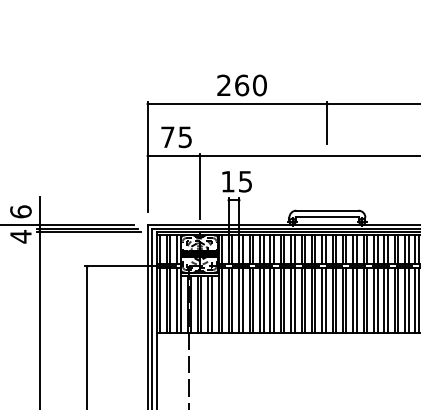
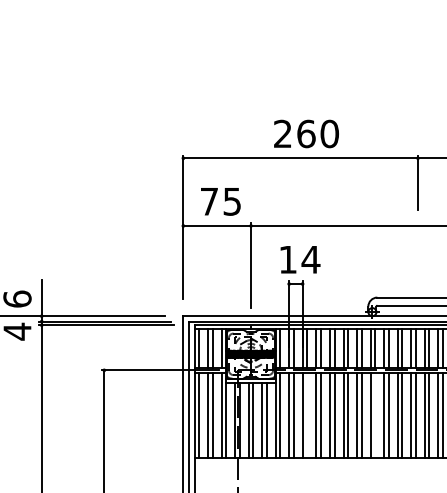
text: (245, 181) -> (310, 259), 15 -> 14
line: (242, 300) -> (306, 414), removed
line: (294, 300) -> (374, 414), removed

